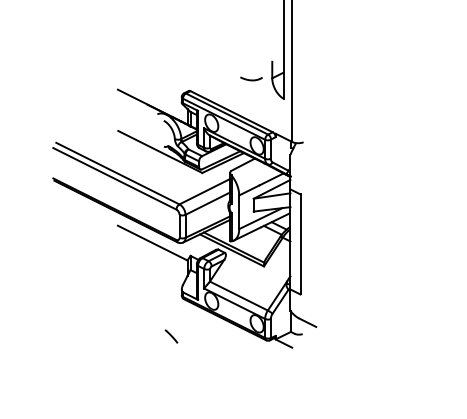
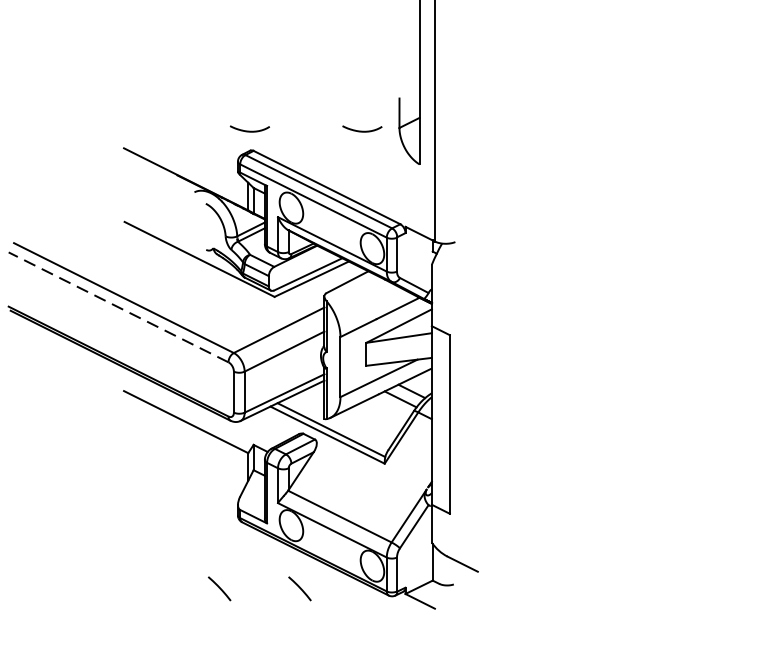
curve: (188, 79) -> (249, 130), added
line: (114, 178) -> (117, 306), solid -> dashed
line: (216, 336) -> (299, 588), added

